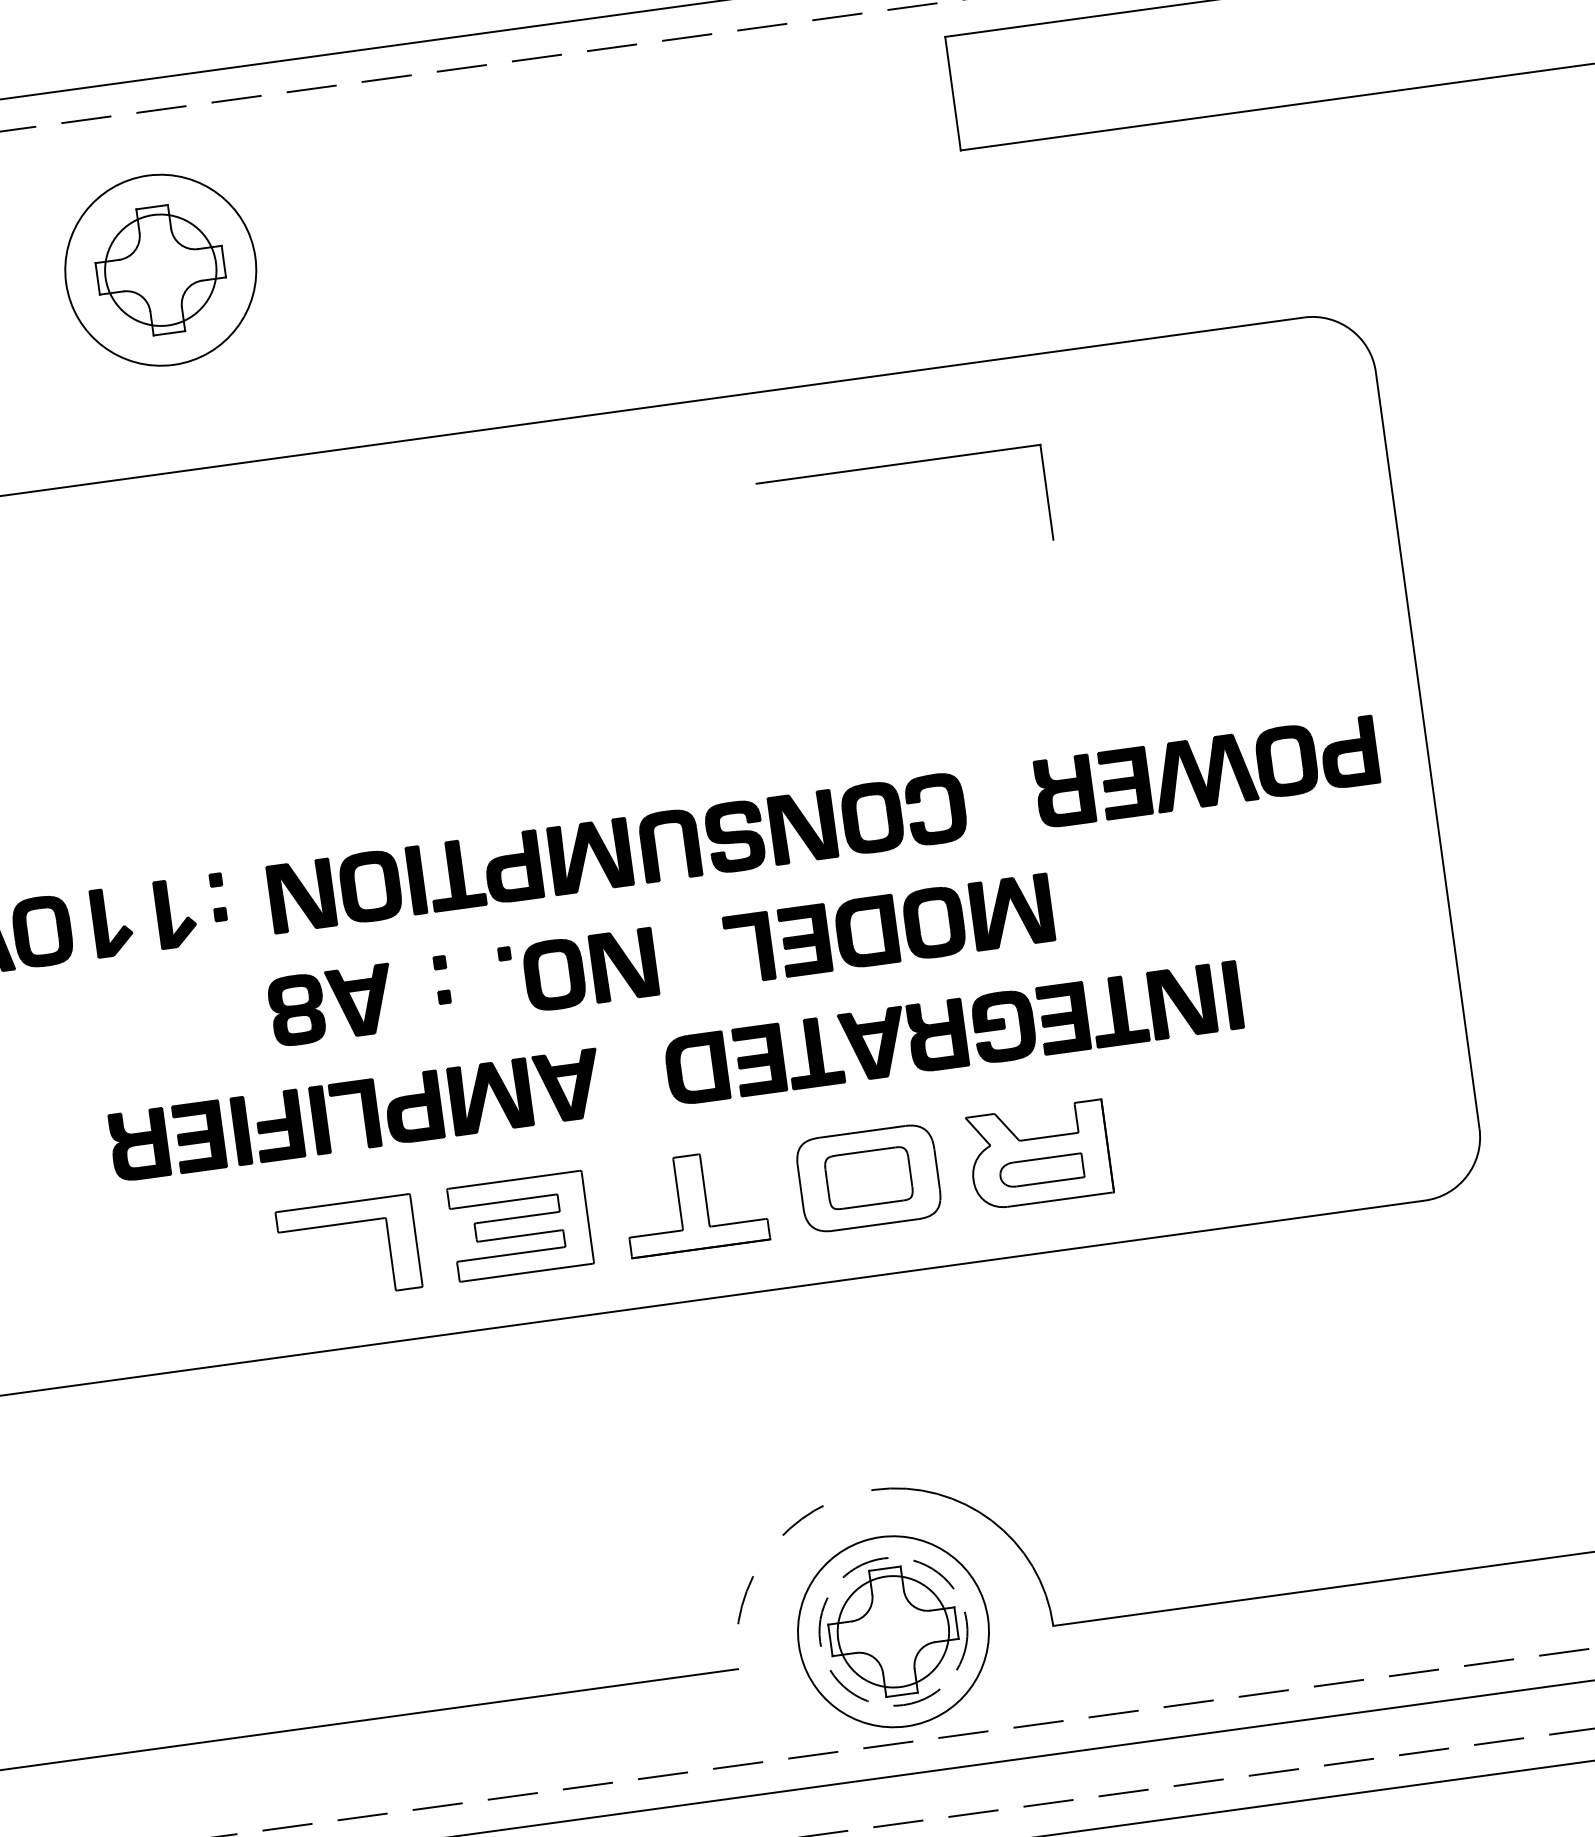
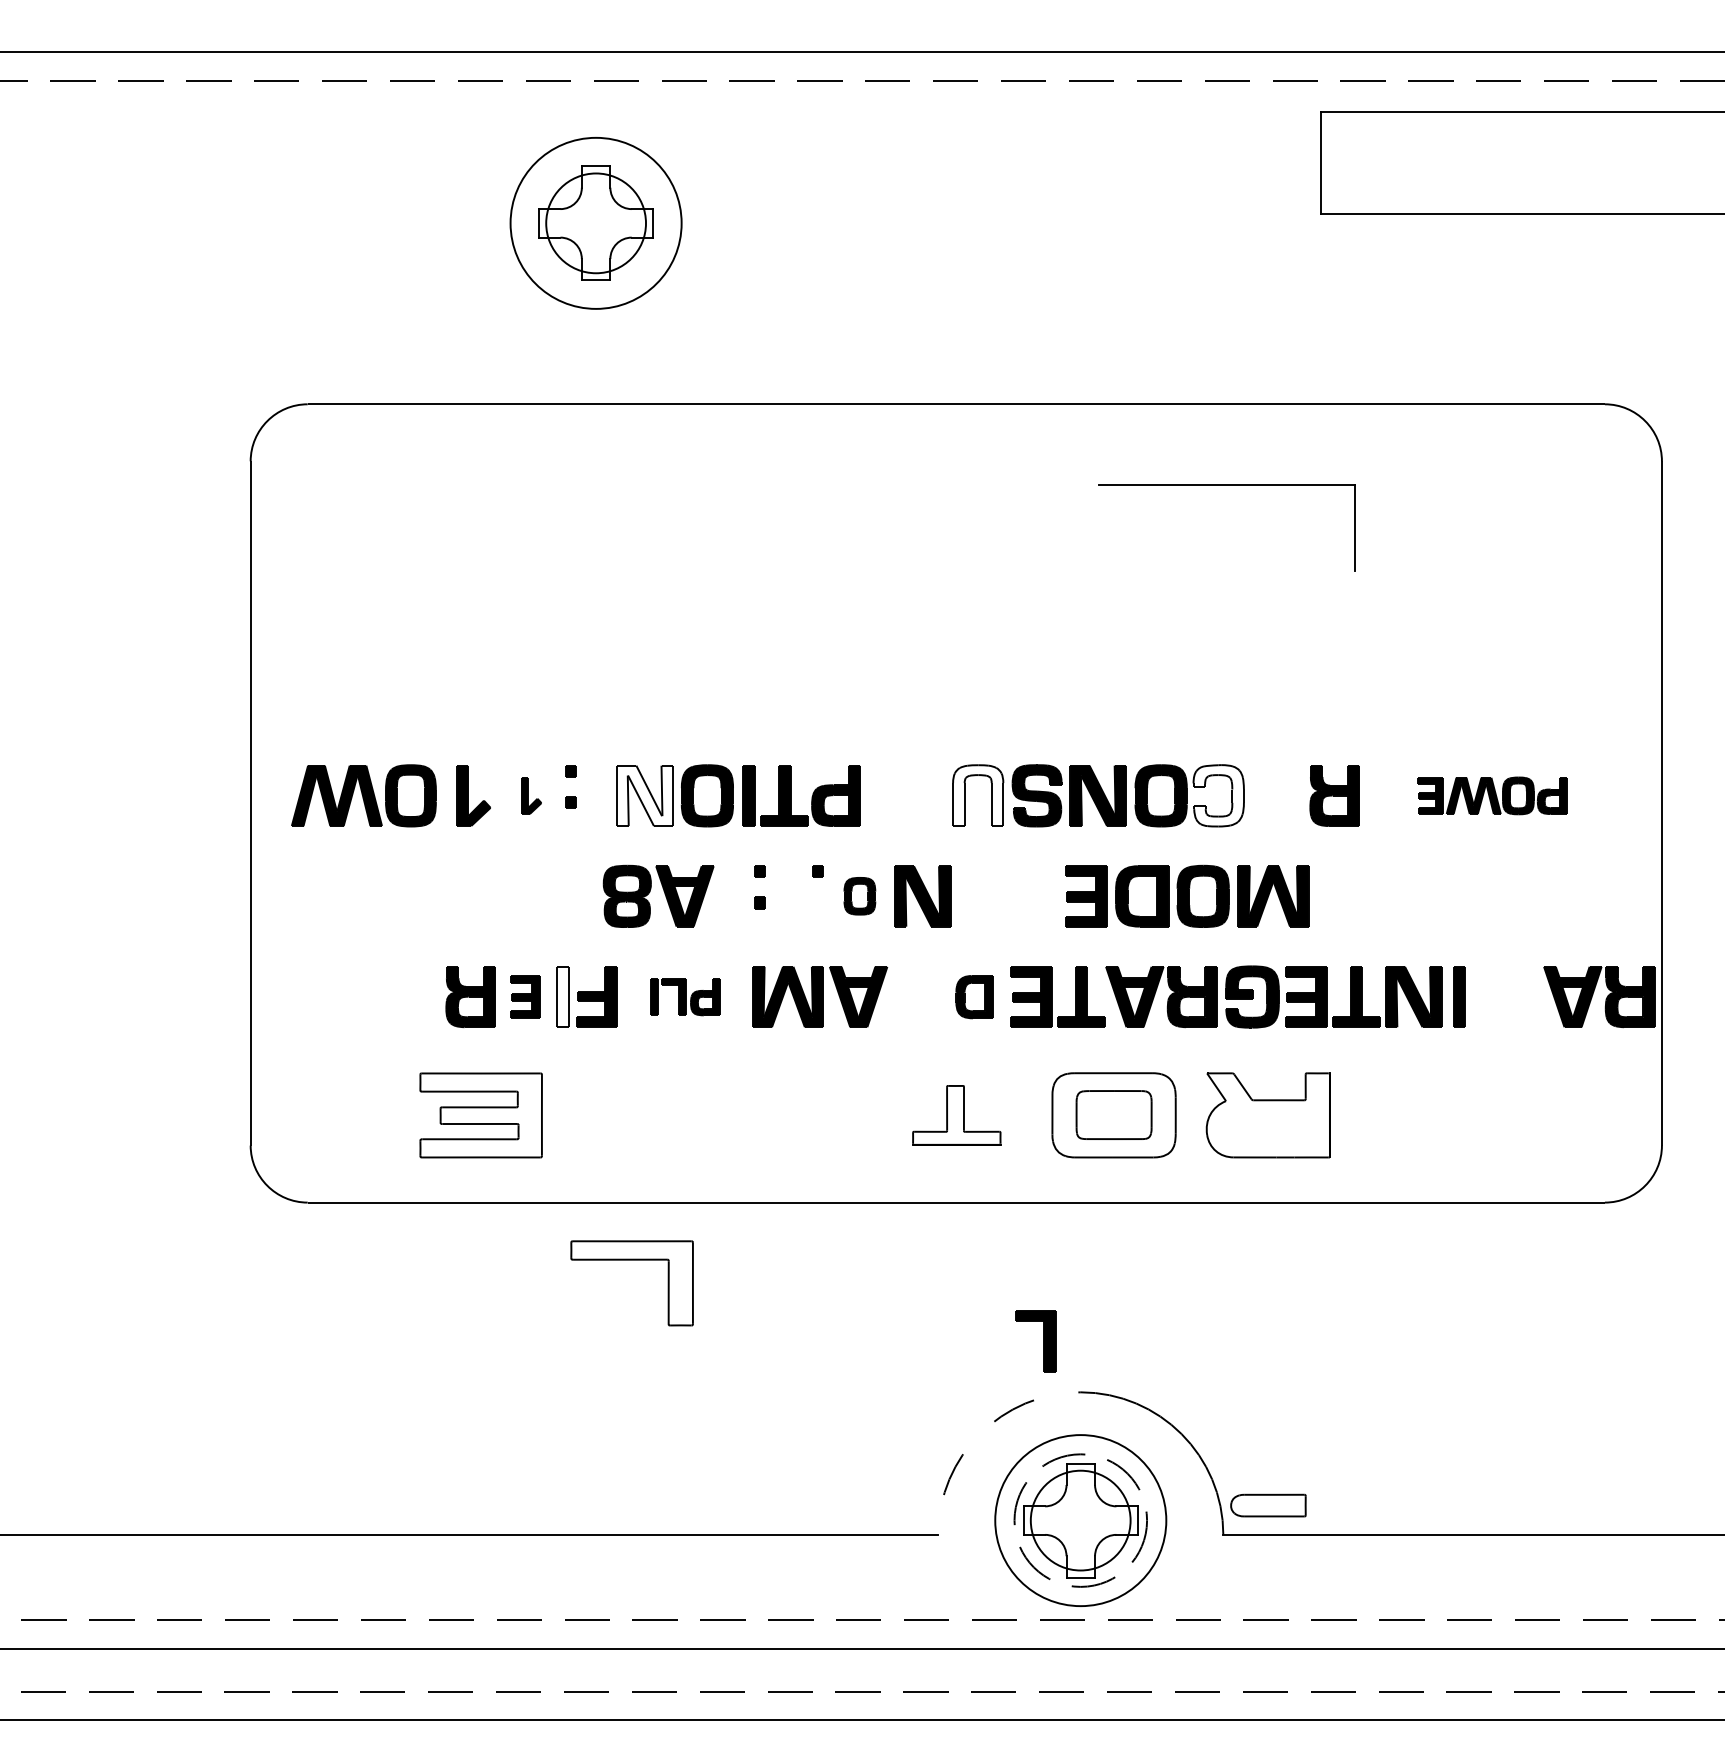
part: (1239, 767) -> (1492, 795), size x0.6
fill: (935, 808) -> (1218, 795), removed
fill: (670, 845) -> (978, 795), removed
part: (589, 856) -> (905, 795), removed
fill: (302, 895) -> (645, 795), removed
part: (176, 912) -> (531, 795), size x0.6
part: (757, 947) -> (1043, 1341), moved
part: (553, 973) -> (859, 895), size x0.6
part: (1381, 973) -> (1593, 995), added
part: (696, 1069) -> (974, 997), size x0.7
part: (376, 1113) -> (685, 997), size x0.6
fill: (240, 1130) -> (562, 996), removed
part: (198, 1136) -> (524, 996), size x0.7
part: (1041, 1170) -> (1268, 1505), moved
part: (694, 1202) -> (956, 1115), size x0.7
part: (344, 1224) -> (631, 1260), moved
part: (519, 1226) -> (480, 1115), moved

